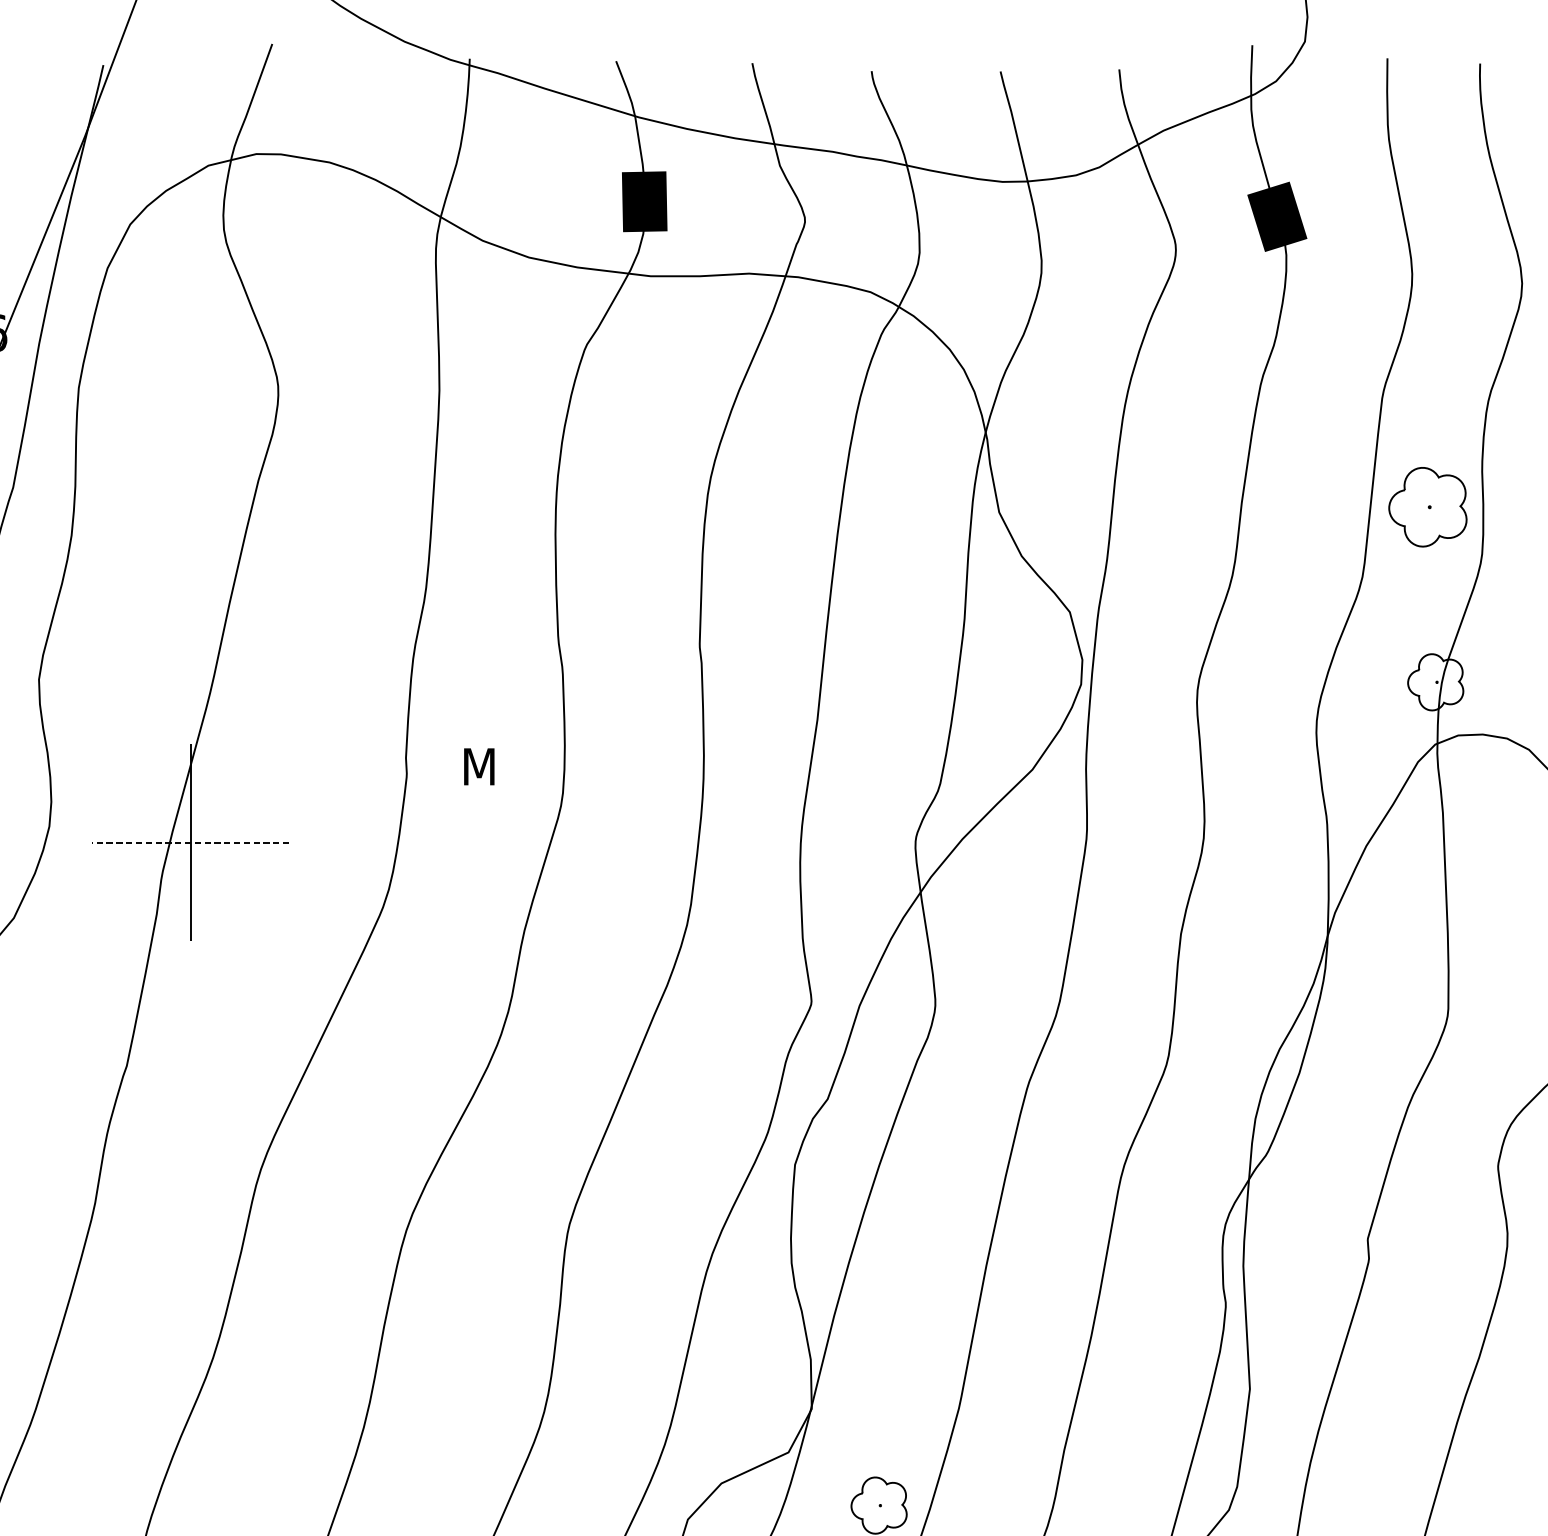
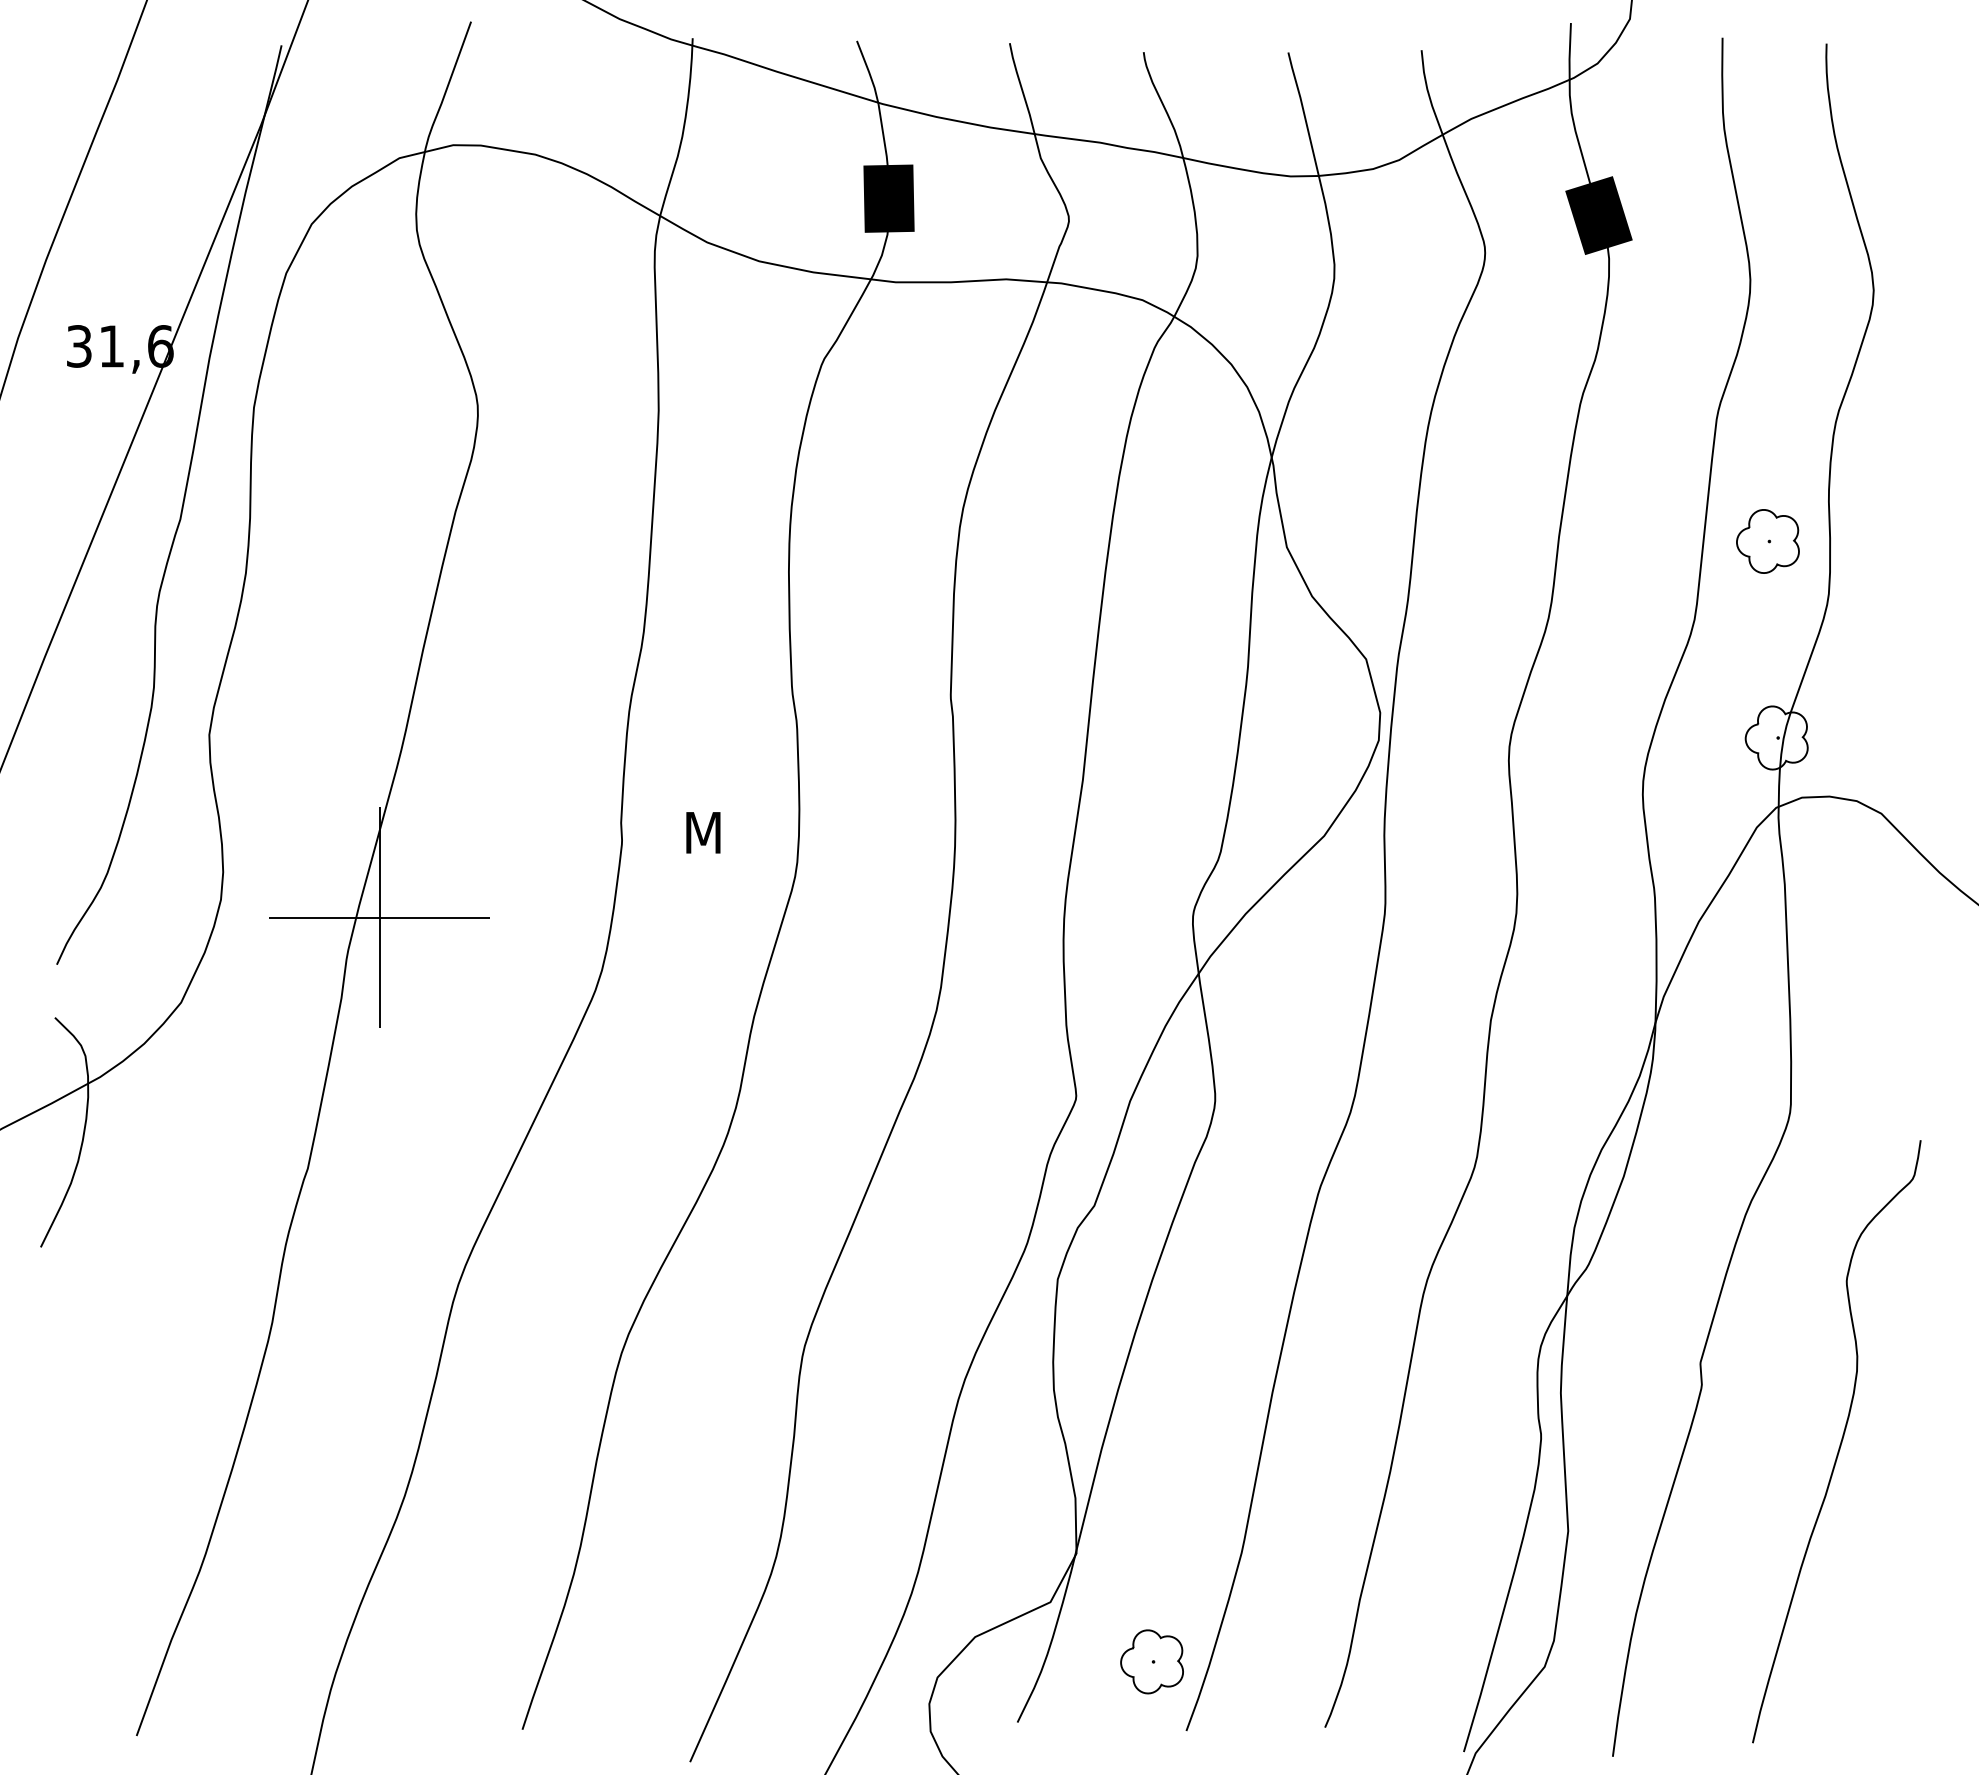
part: (1427, 507) -> (1767, 541), size x0.71
line: (190, 842) -> (379, 917), dashed -> solid

